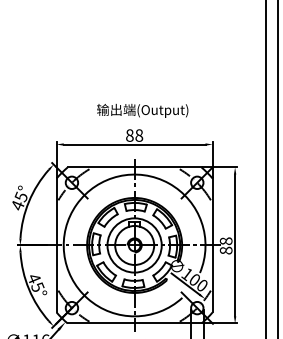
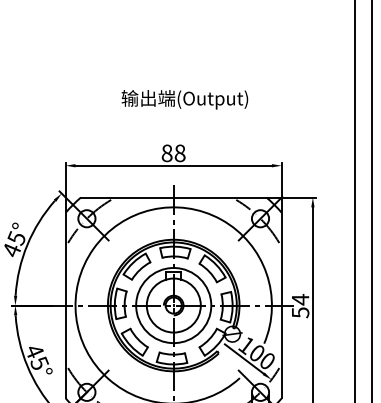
text: (142, 110) -> (184, 99), moved
text: (225, 245) -> (299, 305), 88 -> 54

